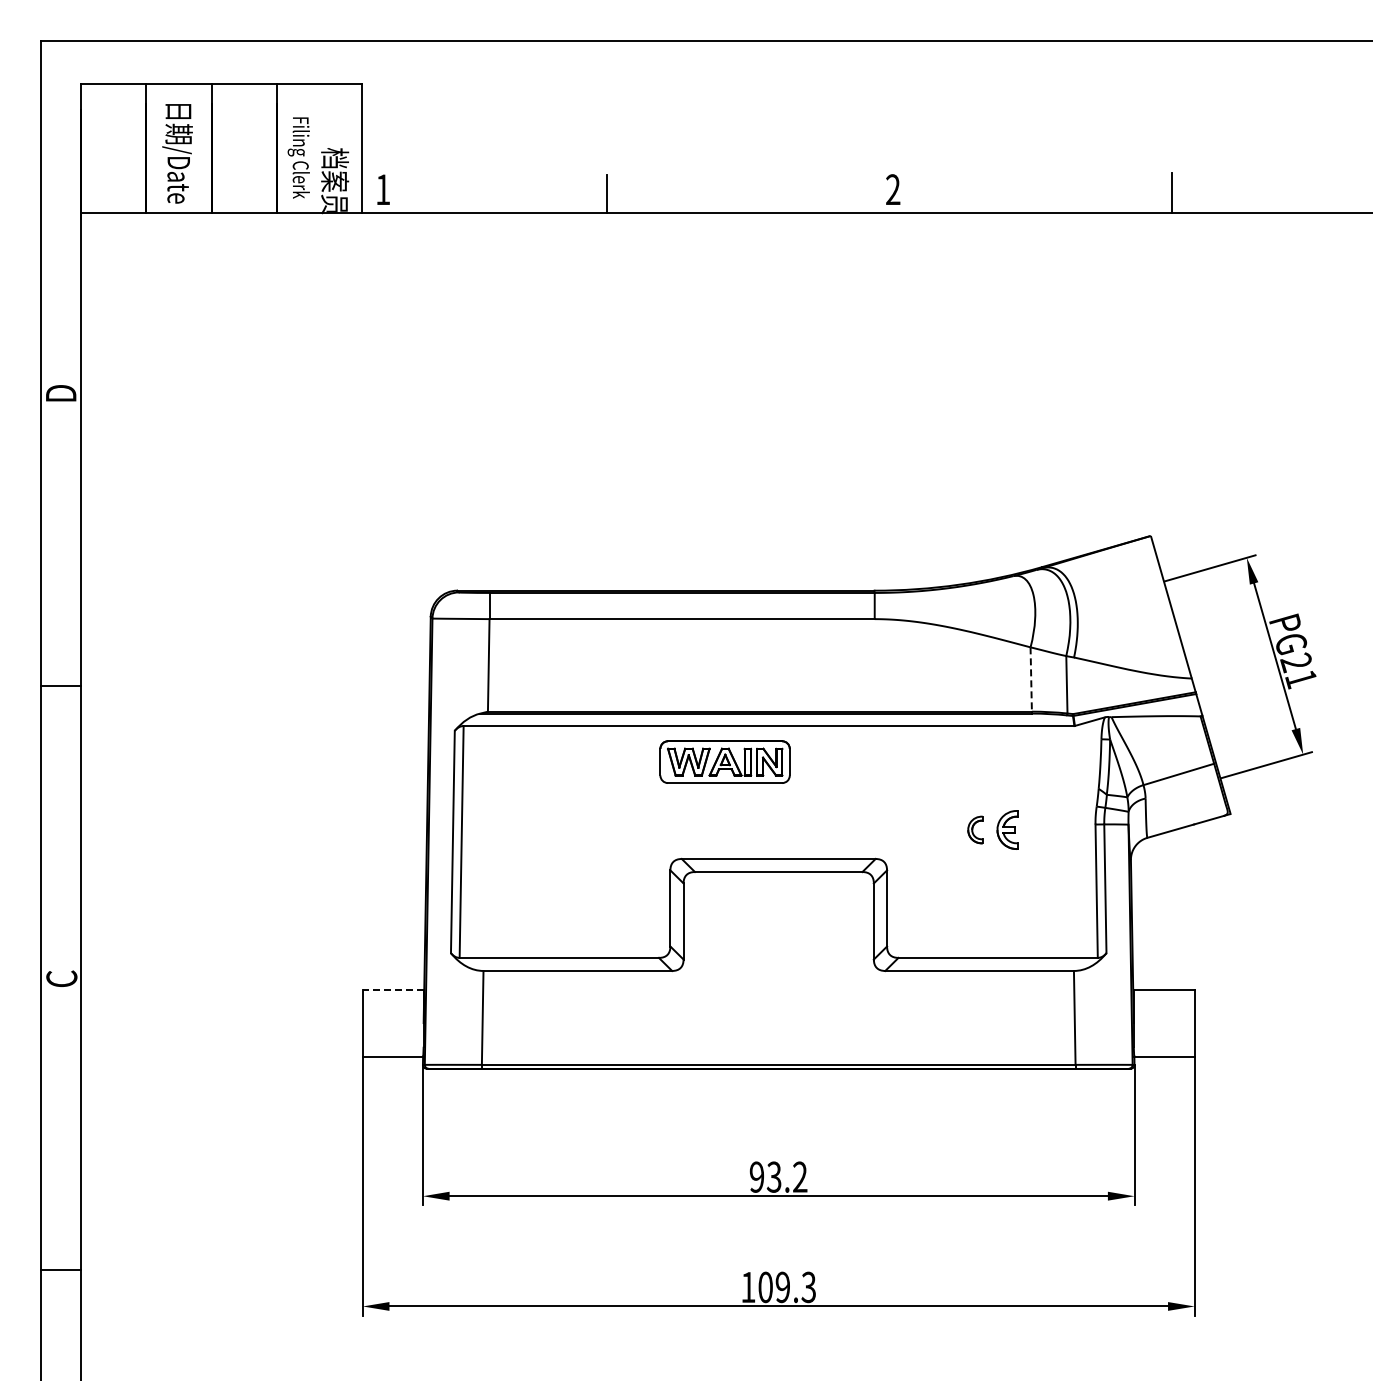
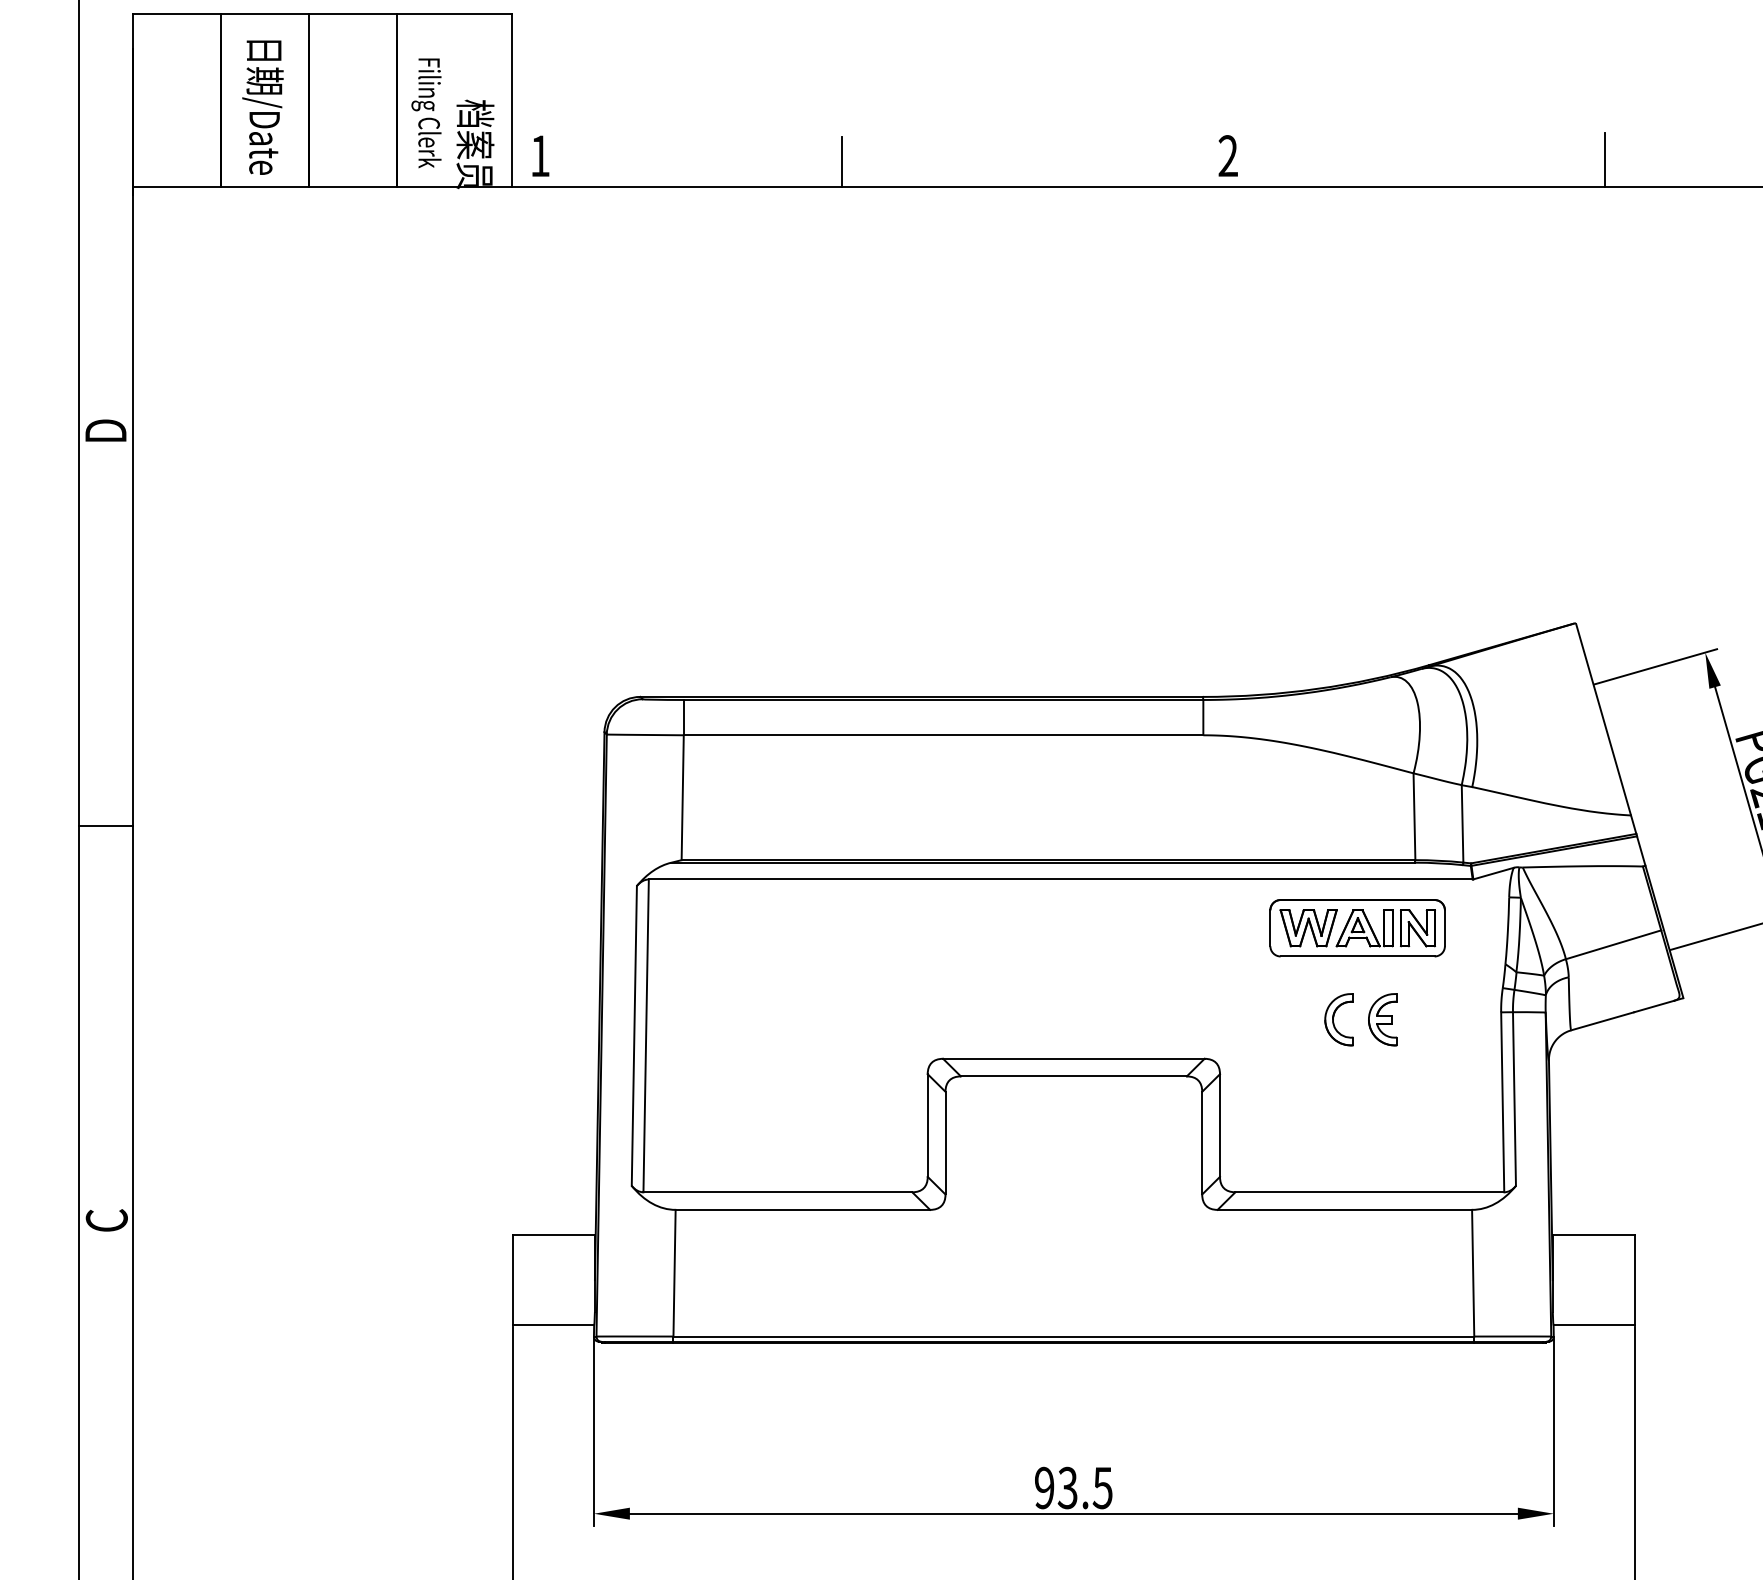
line: (1031, 680) -> (1414, 818), dashed -> solid
part: (724, 761) -> (1356, 927), moved
part: (975, 829) -> (1339, 1019), size x1.43
line: (392, 989) -> (552, 1234), dashed -> solid
text: (799, 1176) -> (1101, 1487), 93.2 -> 93.5

